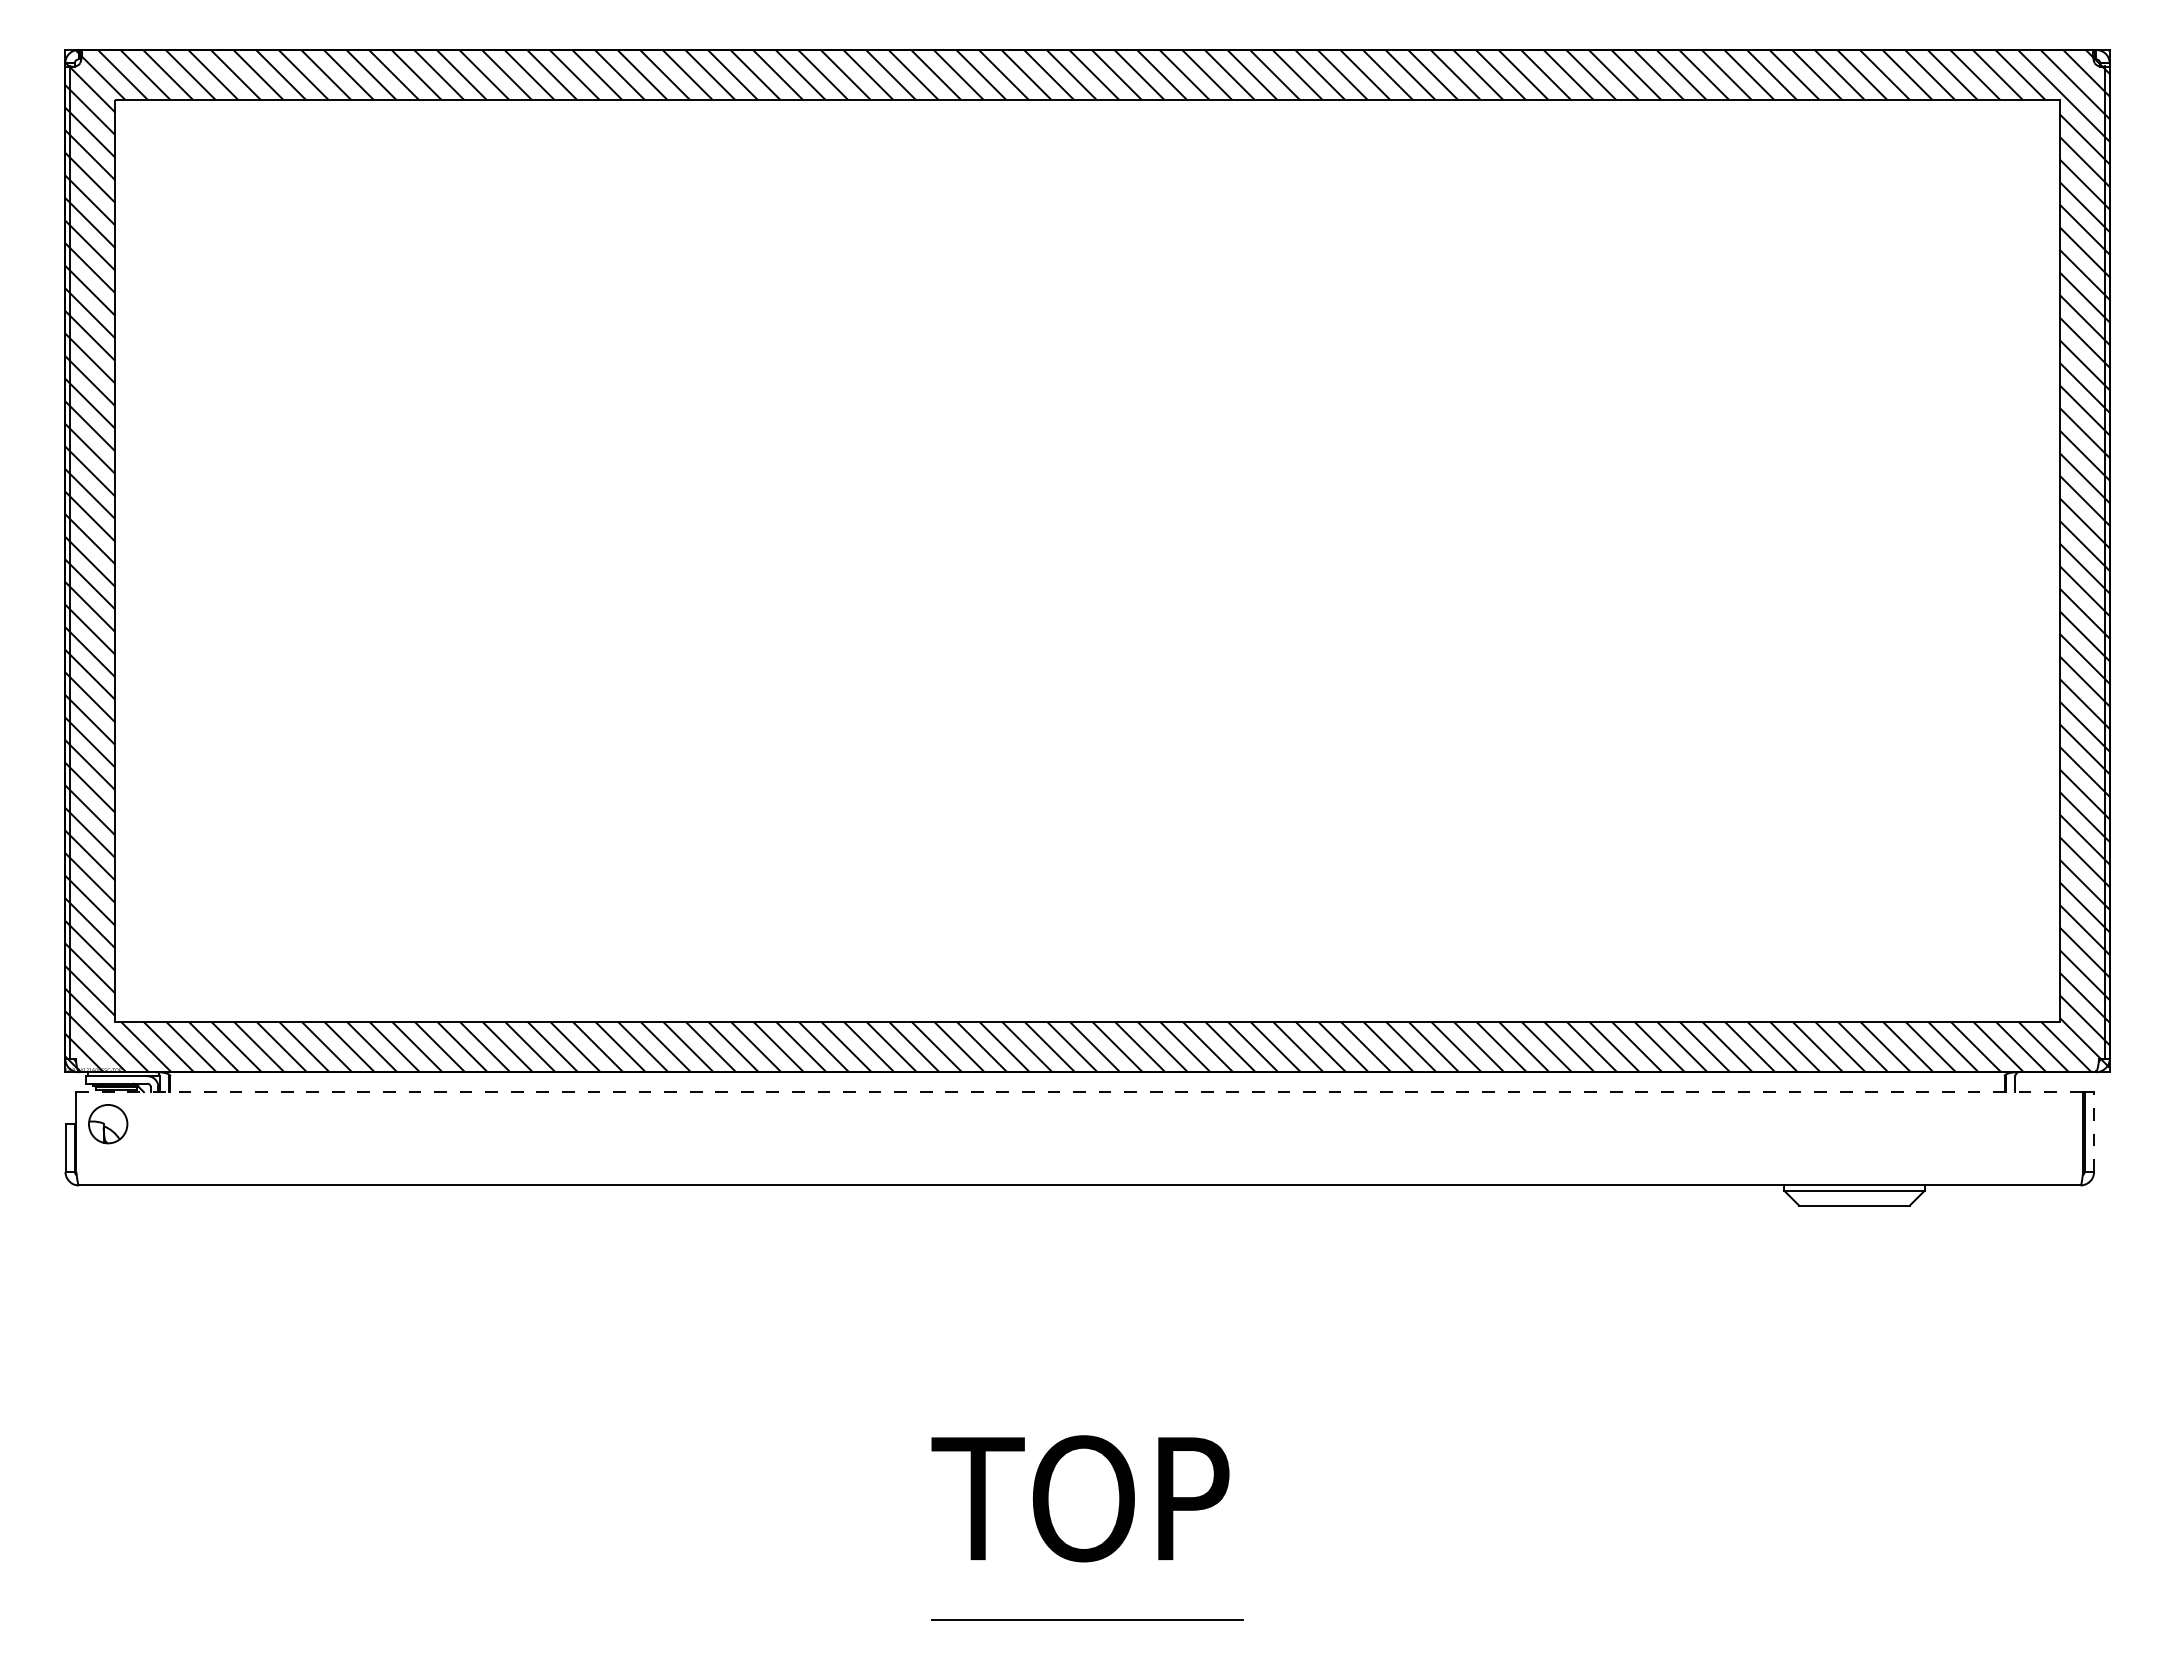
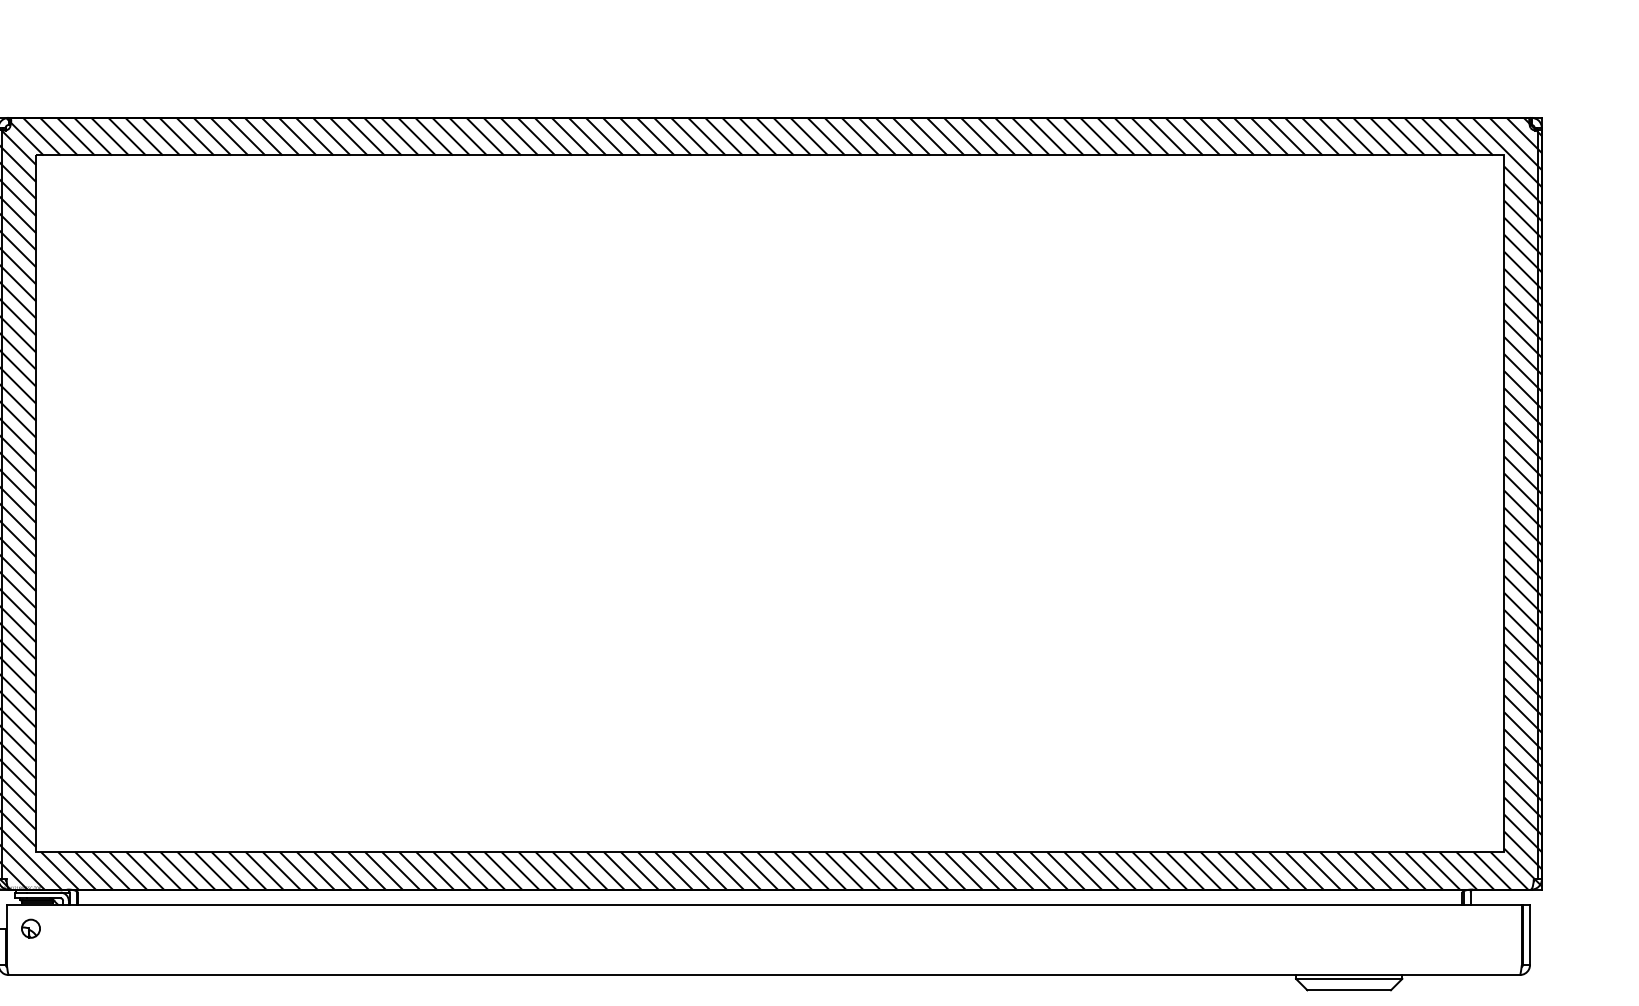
line: (1080, 1092) -> (764, 904), dashed -> solid
part: (108, 1123) -> (31, 928), size x0.62
line: (2094, 1132) -> (1530, 935), dashed -> solid

